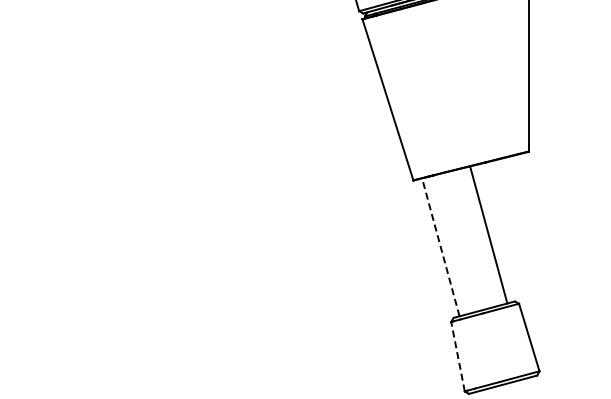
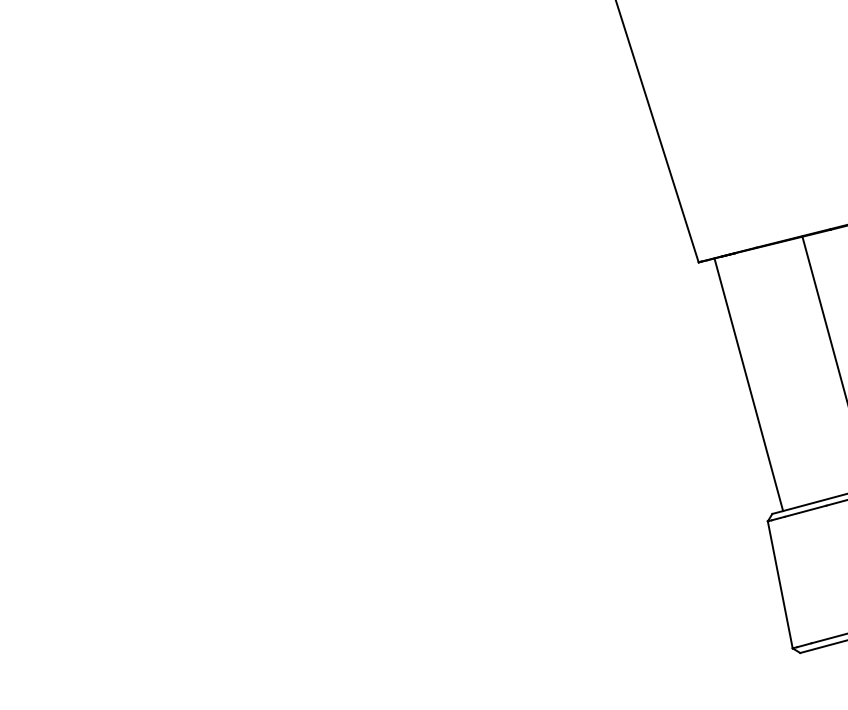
line: (440, 247) -> (748, 385), dashed -> solid
line: (457, 356) -> (779, 584), dashed -> solid

